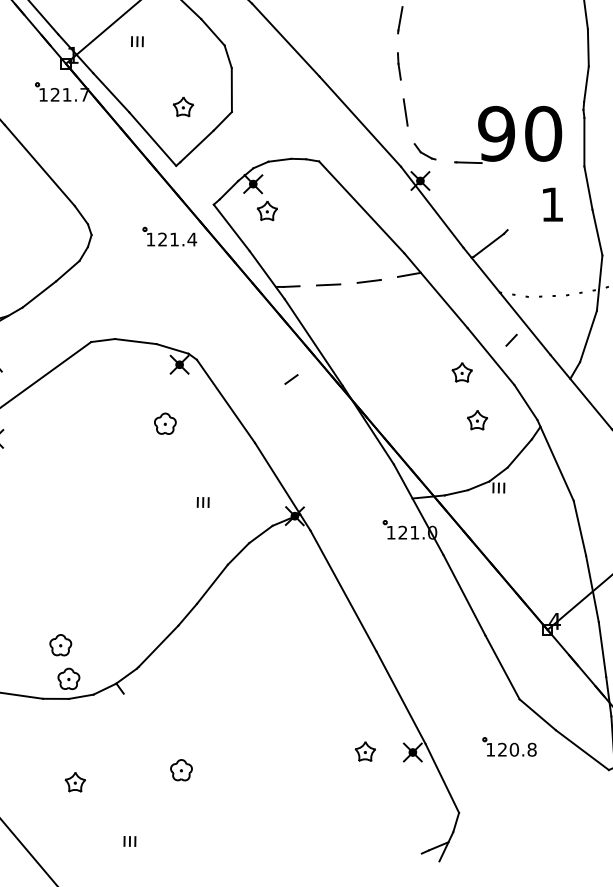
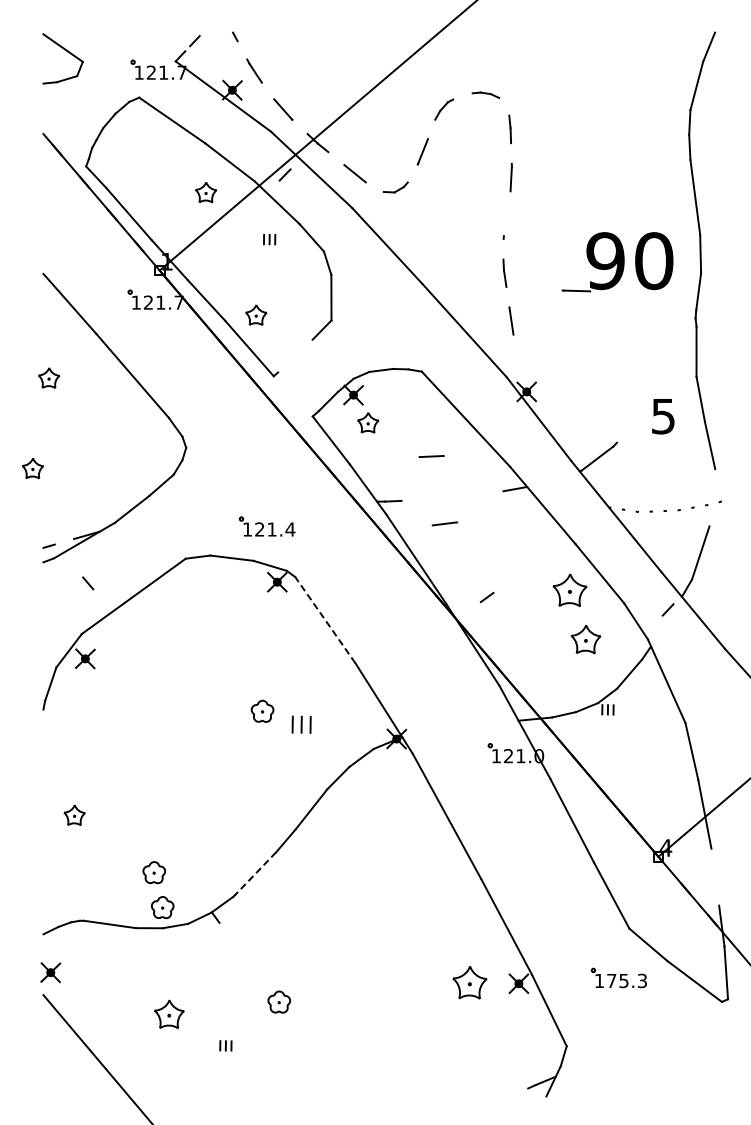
line: (399, 18) -> (505, 223), removed
part: (137, 41) -> (269, 239), moved
part: (183, 106) -> (256, 314), moved
part: (508, 135) -> (617, 262), moved
line: (197, 145) -> (295, 355), removed
part: (425, 151) -> (531, 361), removed
text: (552, 204) -> (663, 416), 1 -> 5
part: (169, 236) -> (266, 526), moved
line: (369, 281) -> (444, 523), moved
line: (599, 282) -> (712, 497), removed
line: (328, 284) -> (431, 456), moved
line: (510, 339) -> (667, 609), moved
part: (461, 371) -> (569, 589), size x1.6
line: (290, 379) -> (486, 597), moved
line: (226, 401) -> (325, 620), solid -> dashed
part: (477, 420) -> (585, 639), size x1.4
part: (165, 422) -> (262, 710), moved
part: (202, 502) -> (301, 724), size x1.6
line: (158, 646) -> (255, 873), solid -> dashed
line: (602, 648) -> (715, 876), removed
text: (517, 749) -> (627, 980), 120.8 -> 175.3
part: (365, 751) -> (469, 982), size x1.6
part: (75, 782) -> (169, 1014), size x1.4
part: (129, 841) -> (225, 1045), moved

